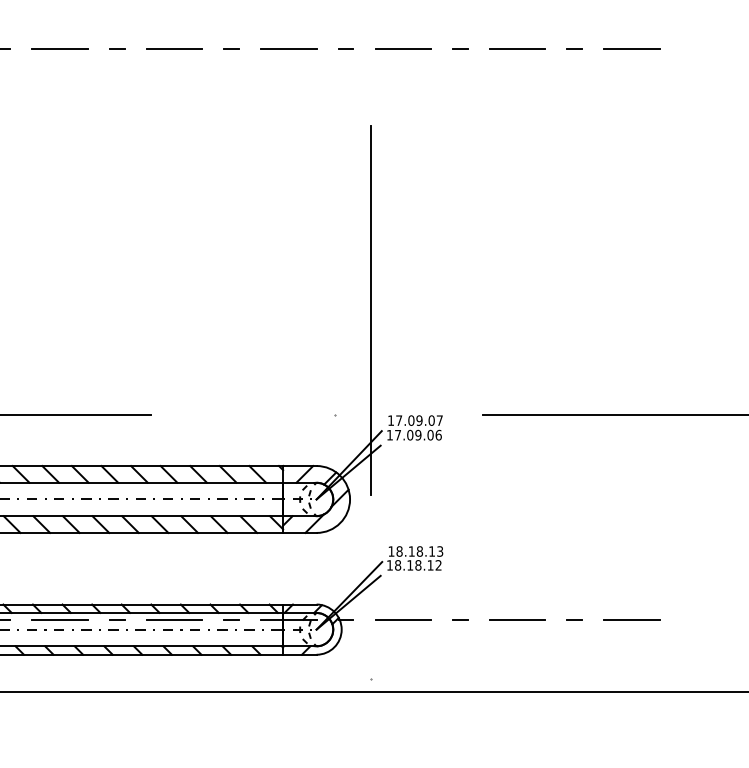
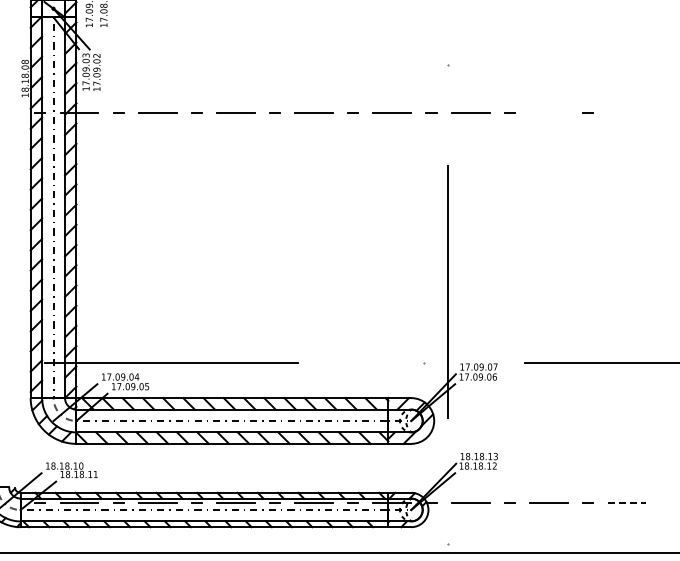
line: (517, 49) -> (548, 113), removed
line: (631, 49) -> (626, 113), removed
line: (632, 620) -> (627, 503), solid -> dashed

